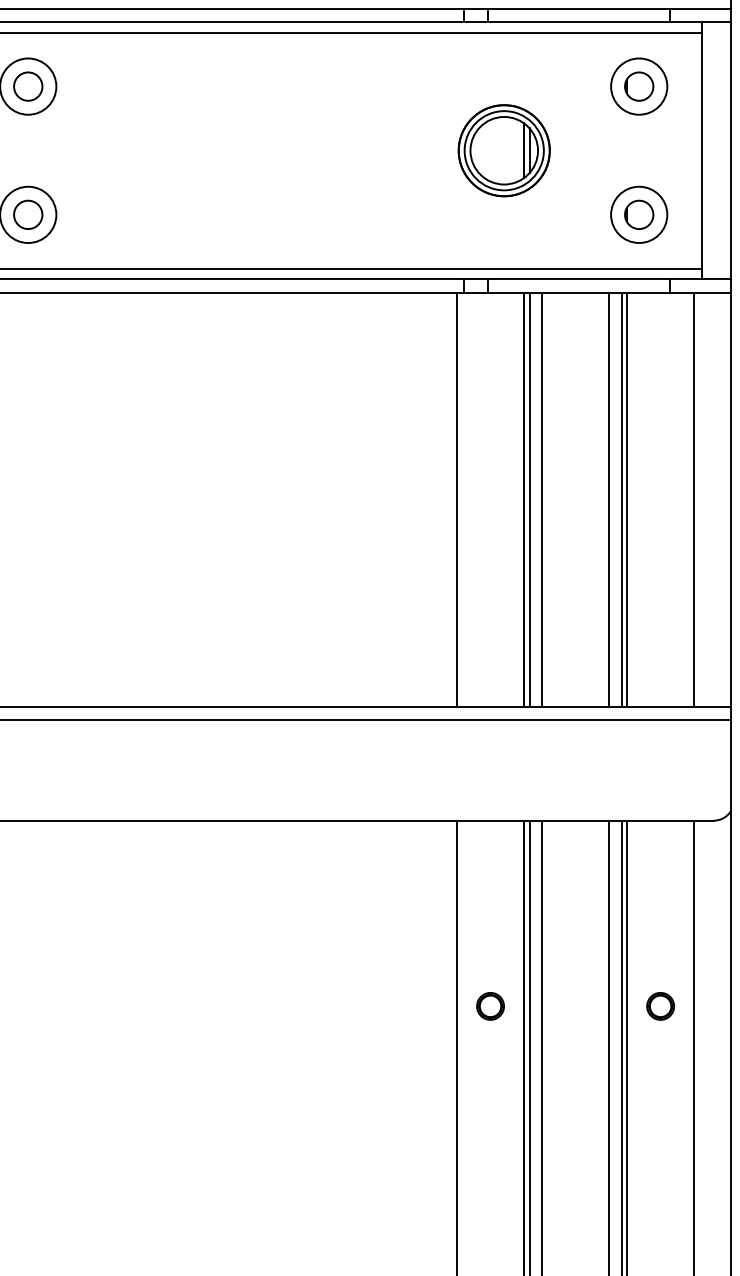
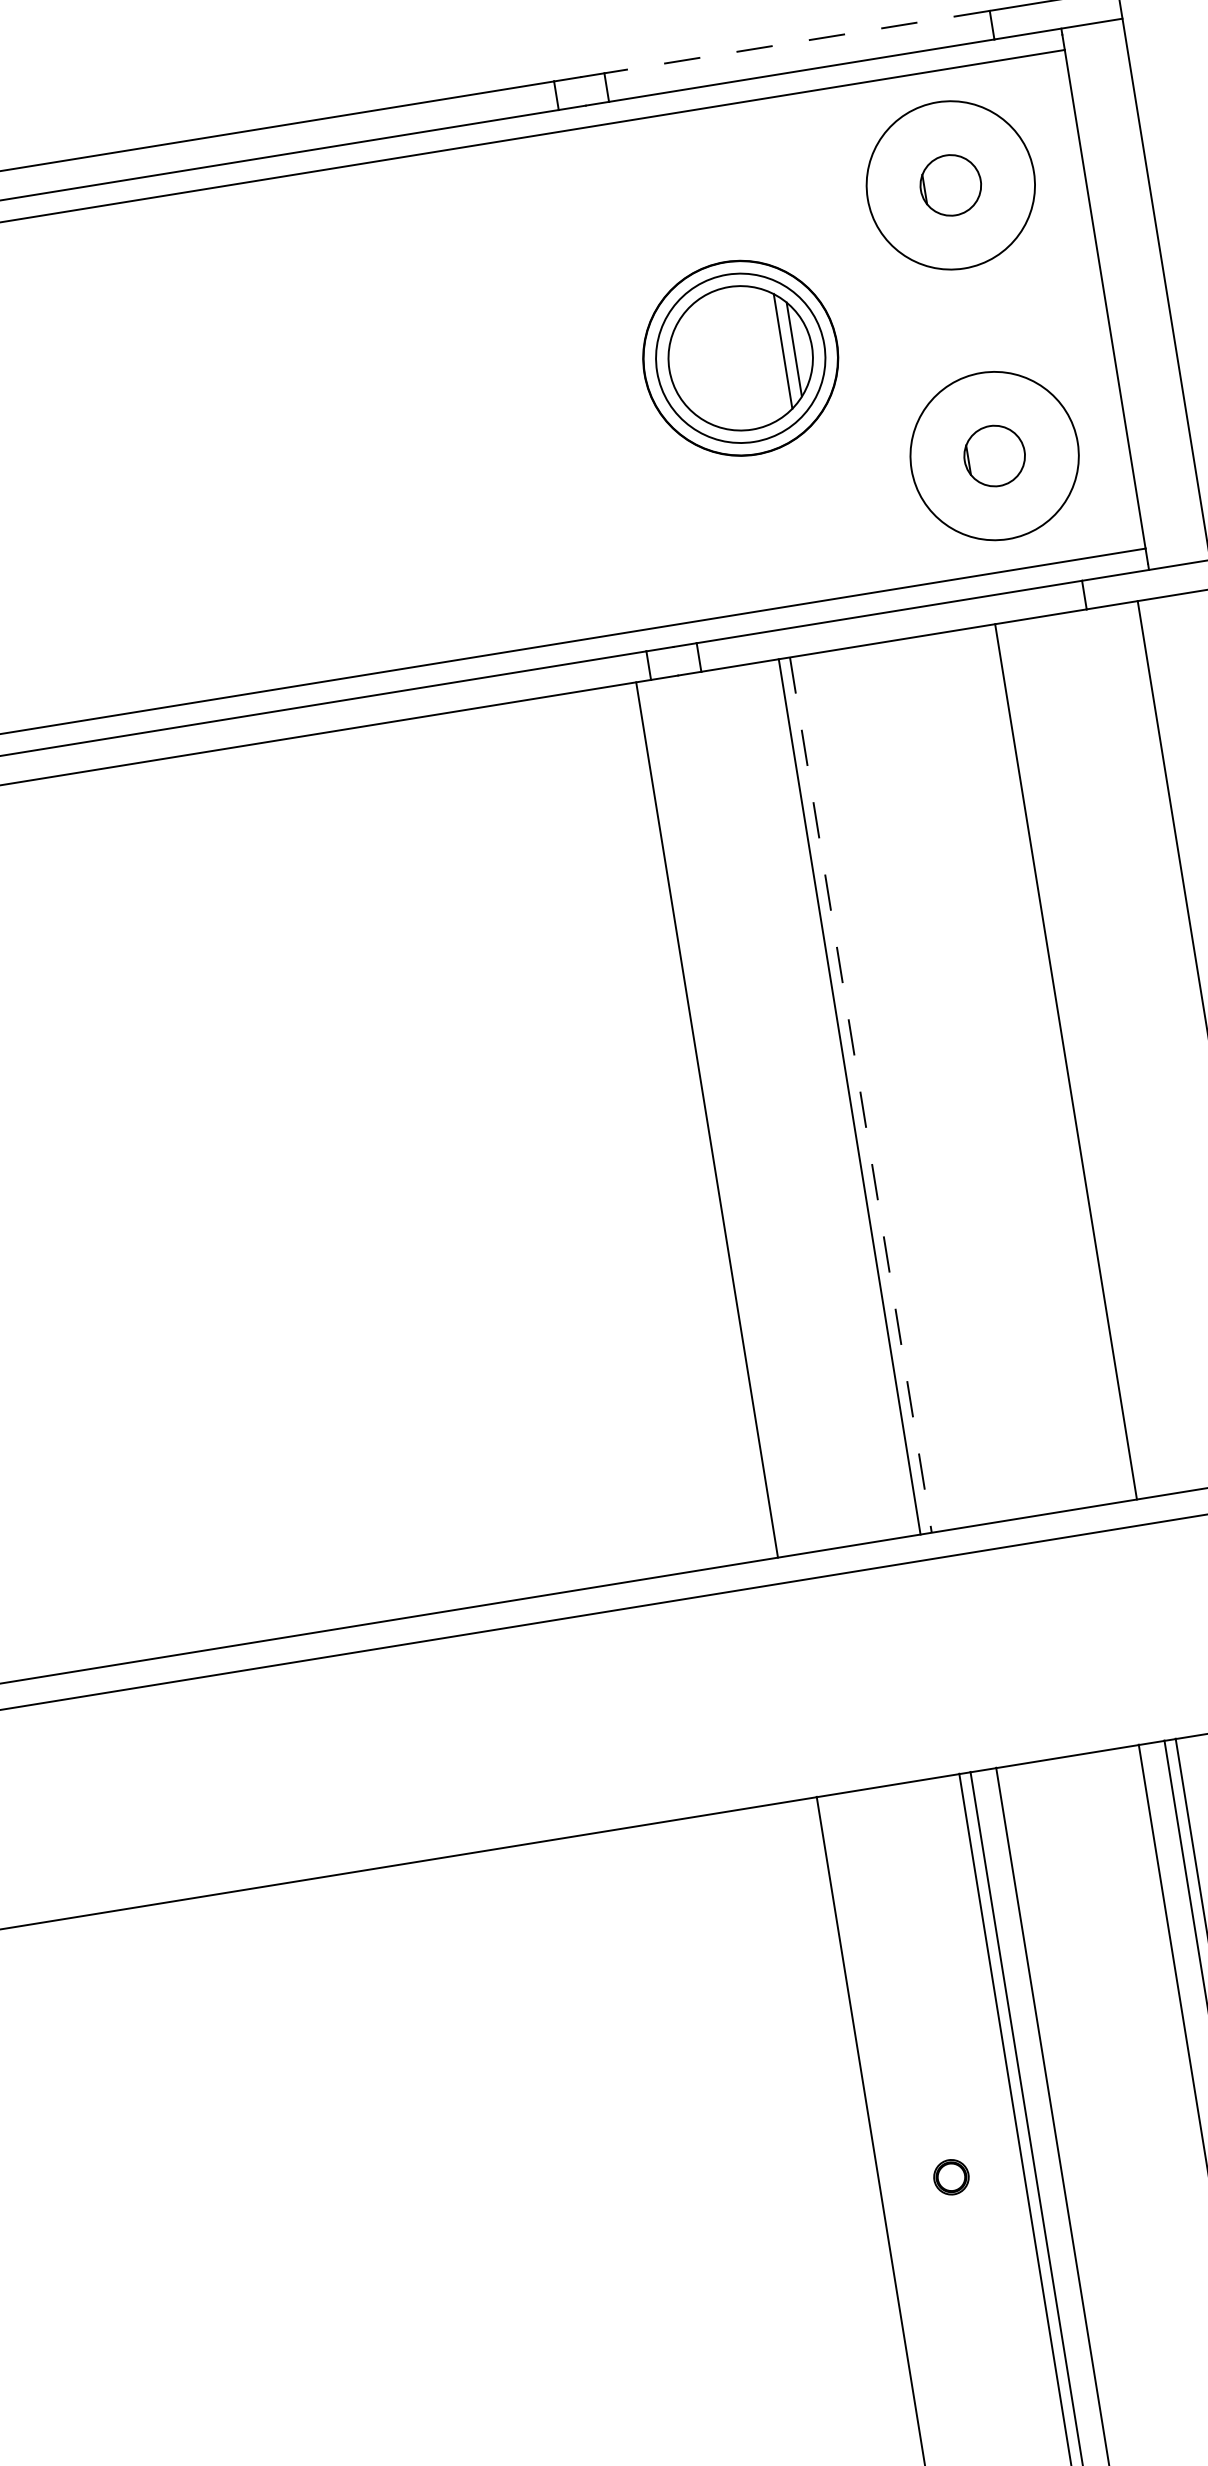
line: (578, 8) -> (796, 41), solid -> dashed
circle: (639, 86) -> (951, 185), size x1.4
part: (503, 150) -> (739, 358), moved
circle: (639, 214) -> (995, 455), size x1.4
line: (541, 499) -> (885, 1090), removed
line: (609, 499) -> (1029, 1066), removed
line: (621, 499) -> (1054, 1062), removed
line: (529, 500) -> (860, 1096), solid -> dashed
part: (490, 1006) -> (951, 2177), size x0.6

